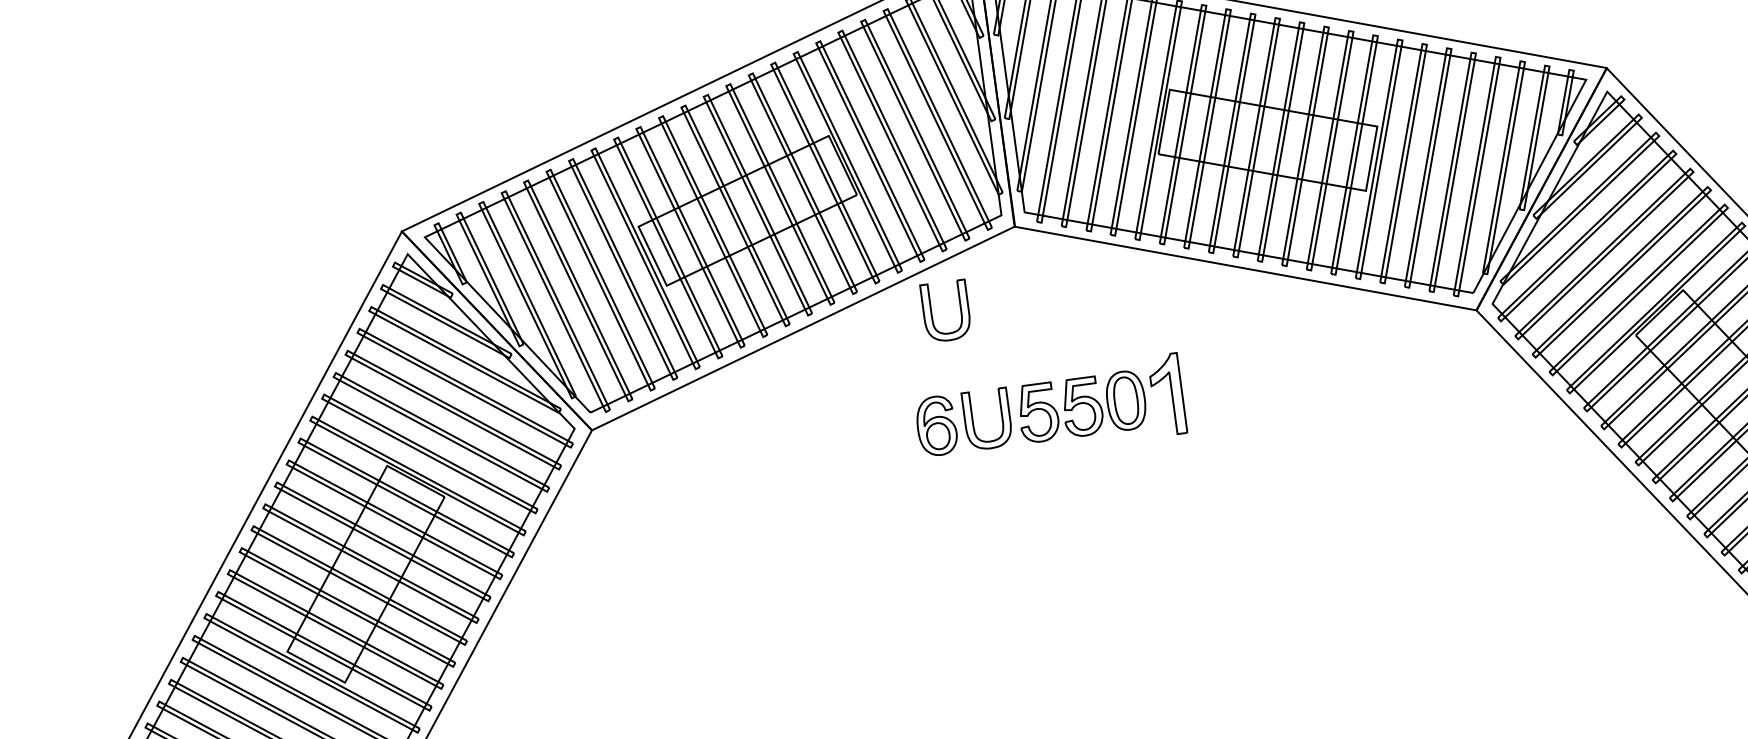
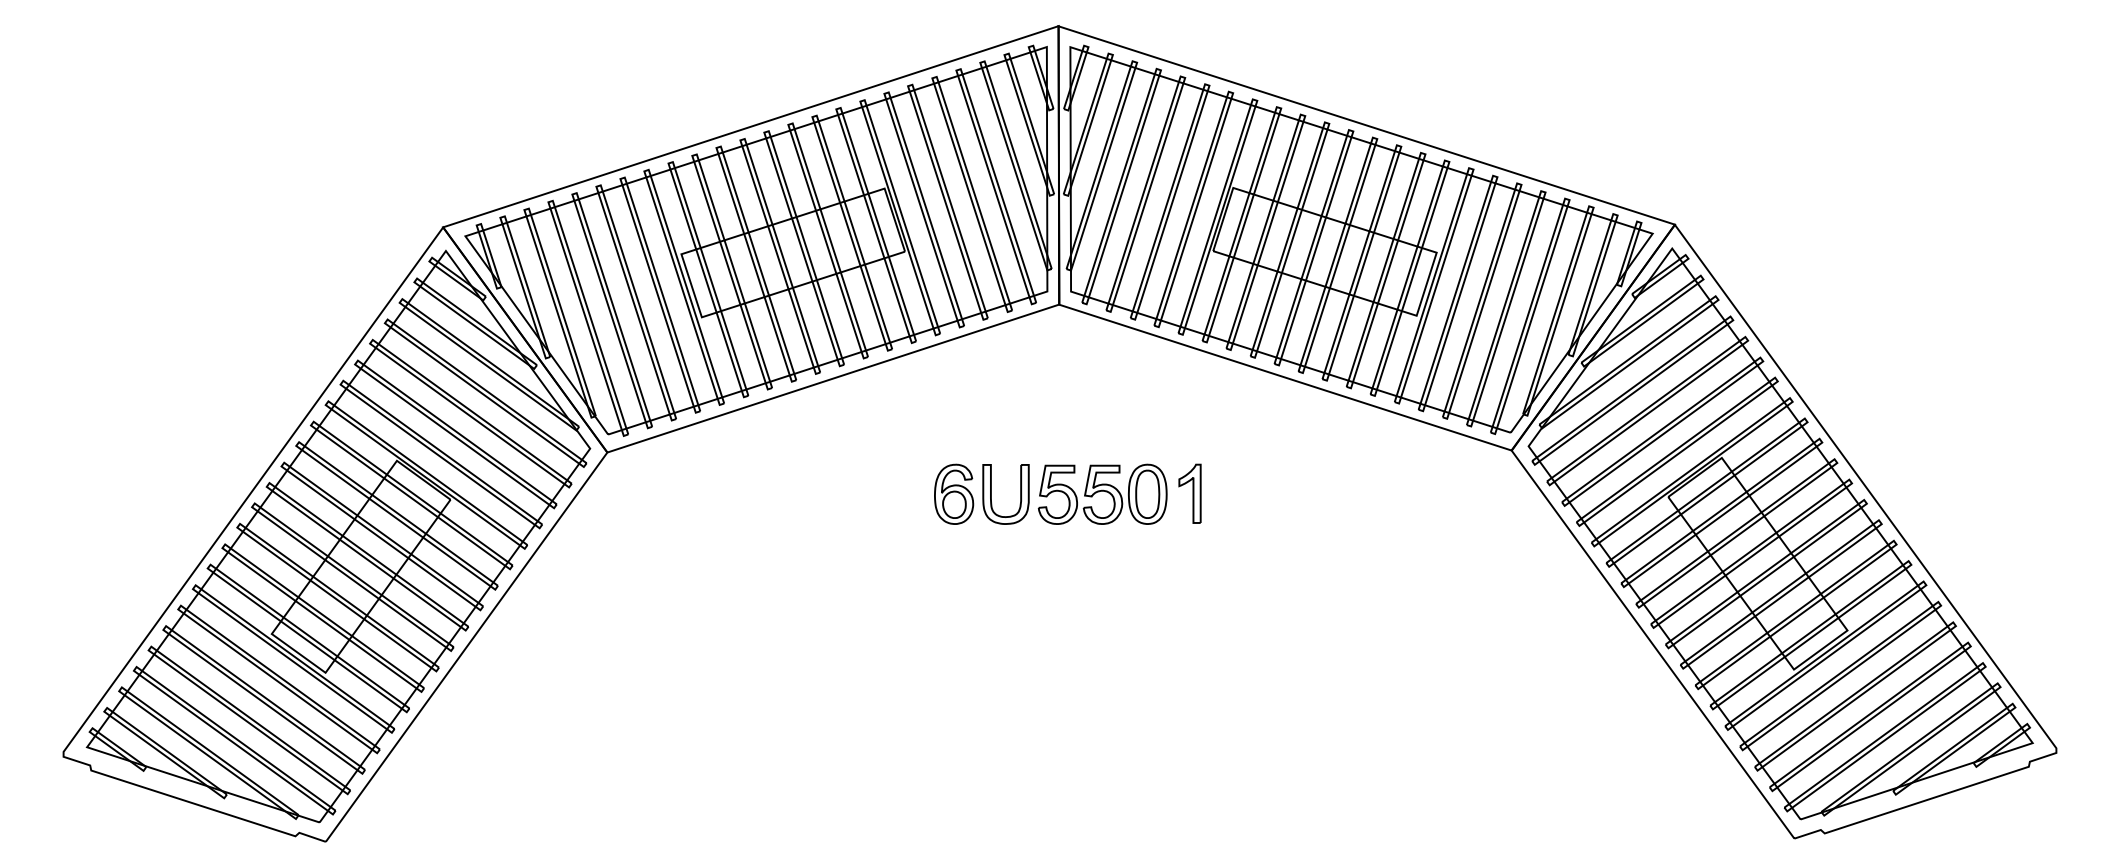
part: (932, 313) -> (964, 380), removed
part: (1166, 394) -> (1189, 493), size x0.71

